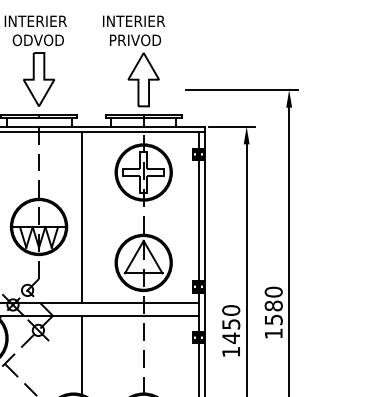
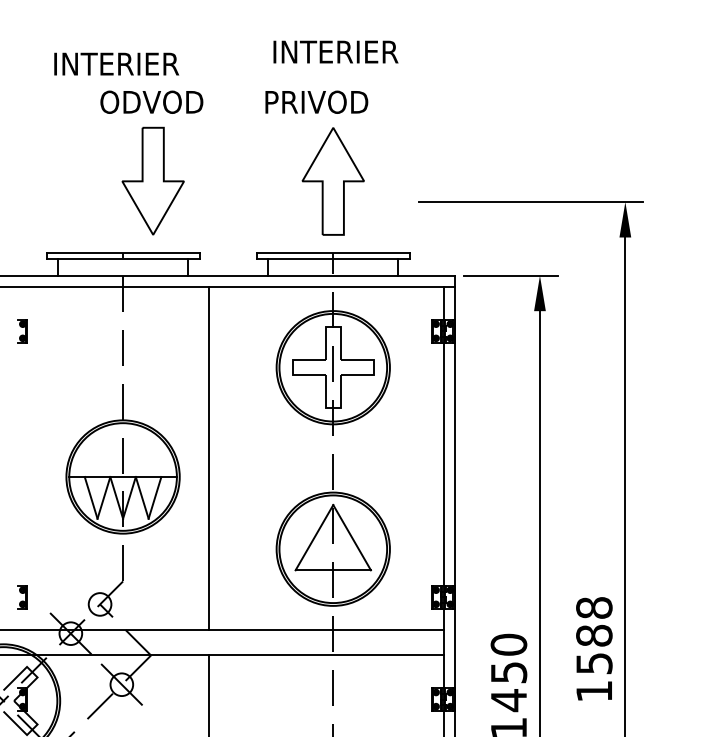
text: (133, 20) -> (334, 50), moved
part: (37, 70) -> (150, 162), moved
text: (273, 291) -> (593, 606), 1580 -> 1588

